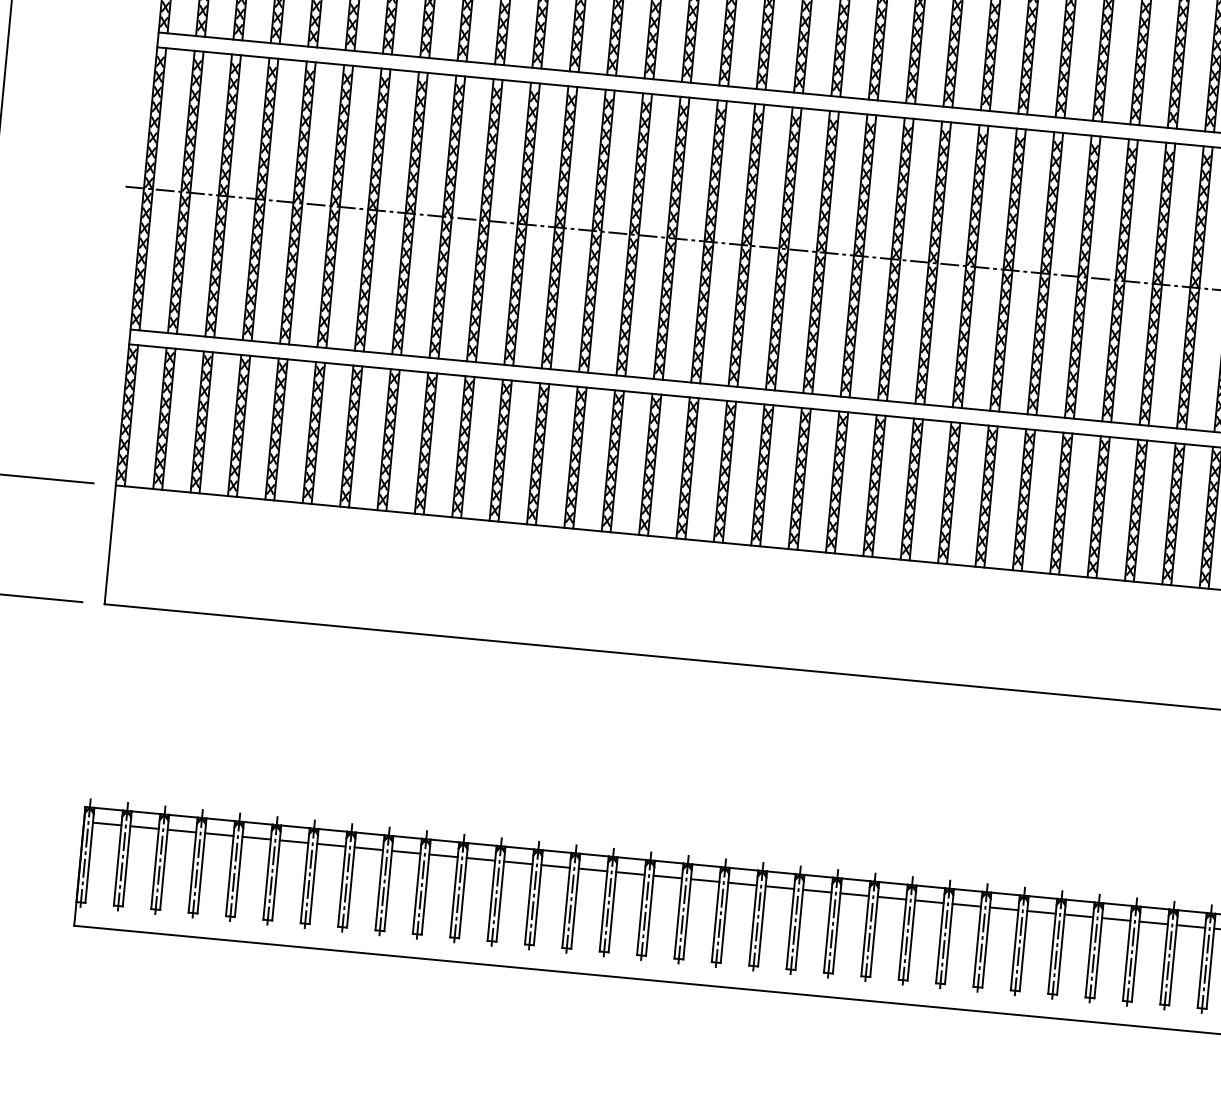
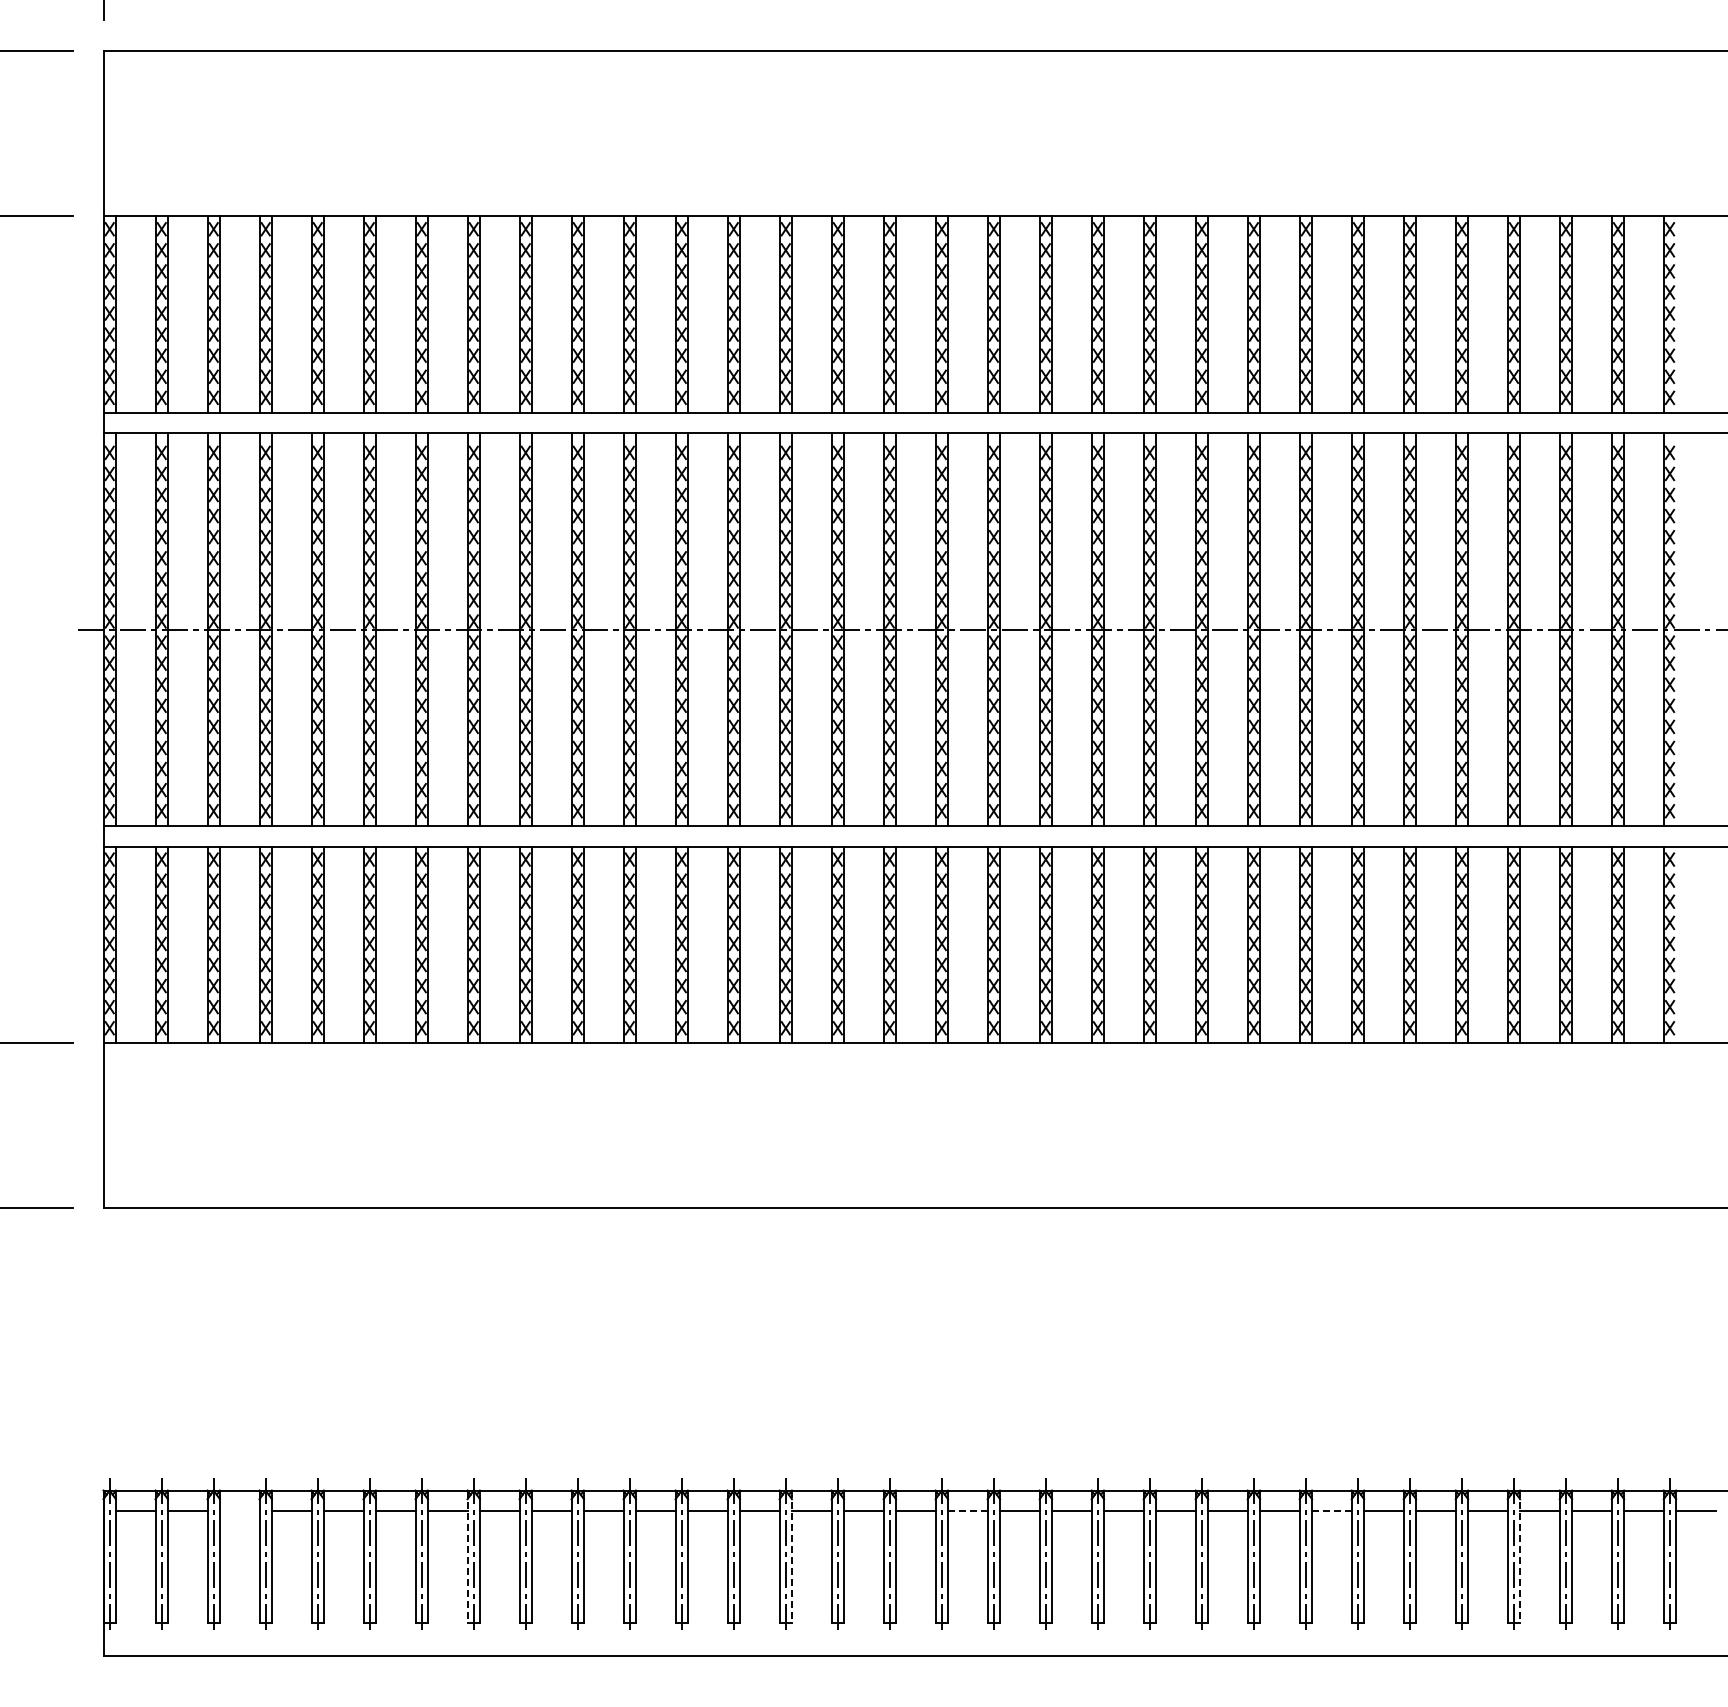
line: (181, 831) -> (239, 1511), removed
line: (342, 879) -> (467, 1557), solid -> dashed
line: (704, 880) -> (967, 1511), solid -> dashed
line: (576, 901) -> (792, 1557), solid -> dashed
line: (966, 905) -> (1331, 1511), solid -> dashed
line: (1099, 951) -> (1520, 1557), solid -> dashed

